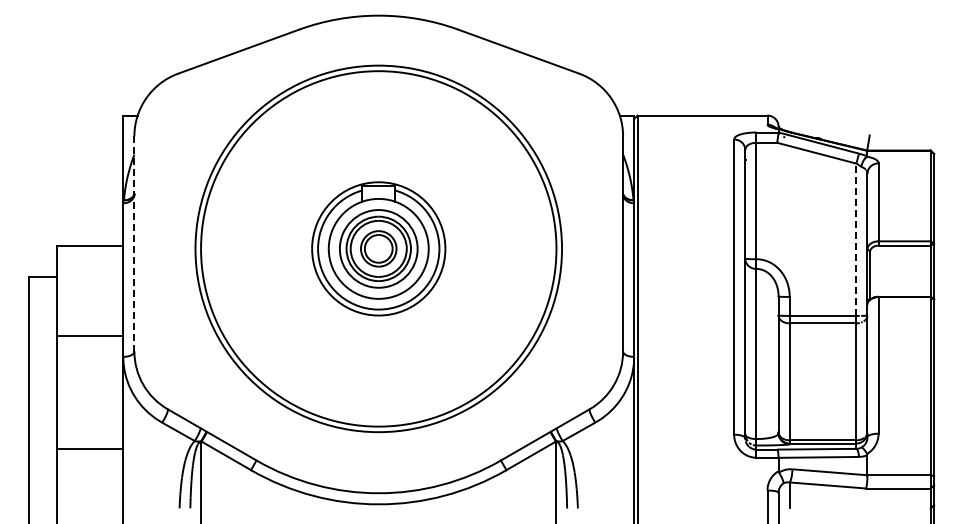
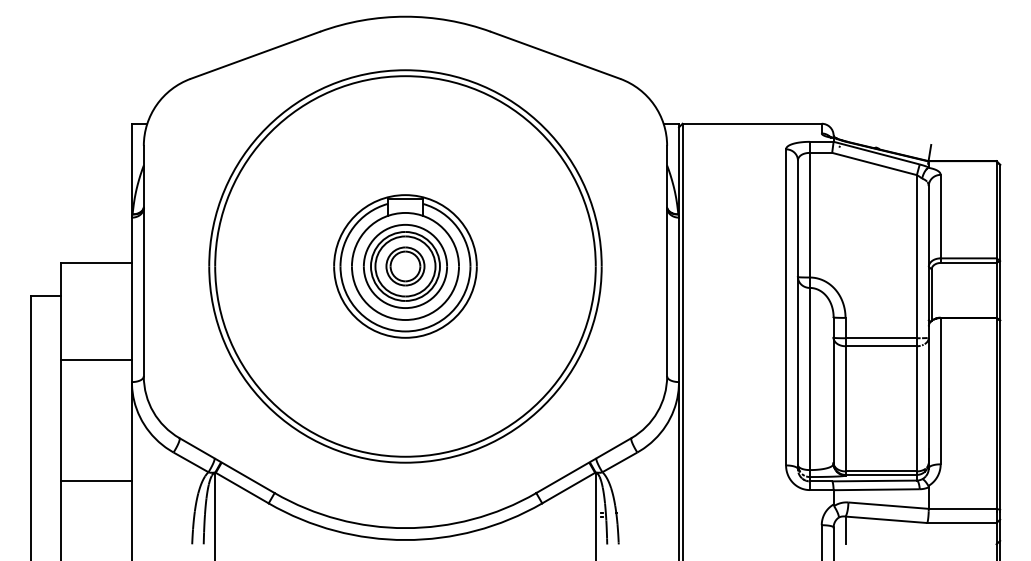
line: (856, 239) -> (917, 256), dashed -> solid
line: (134, 243) -> (143, 260), dashed -> solid

